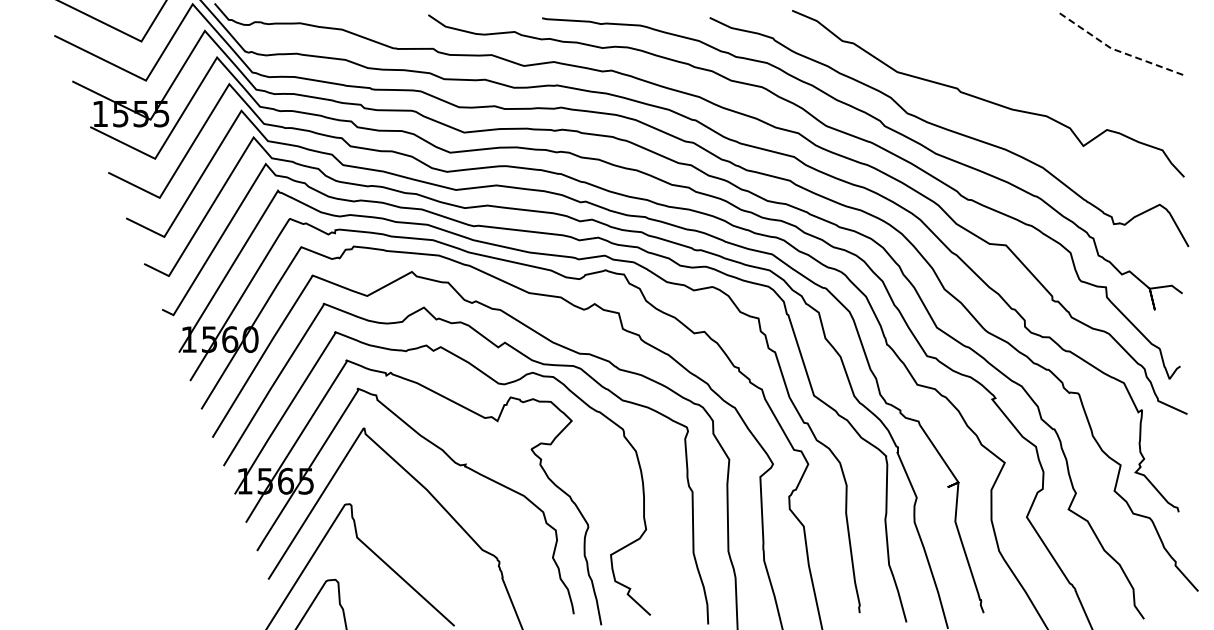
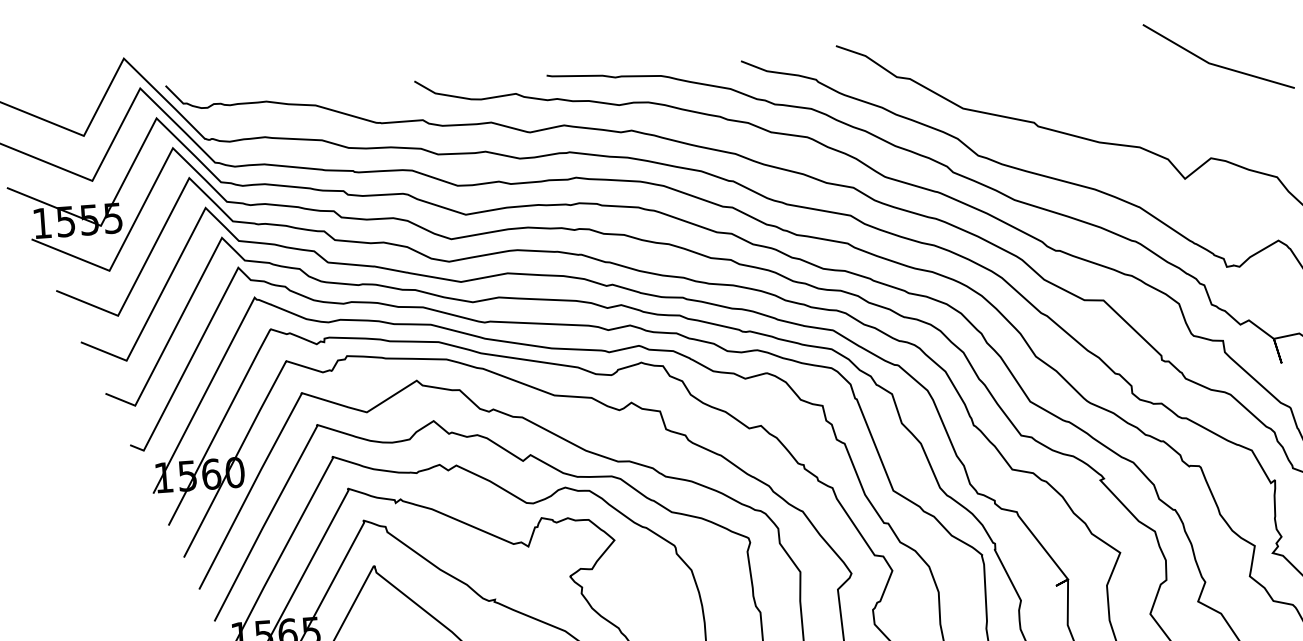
line: (1115, 50) -> (1214, 65), dashed -> solid

